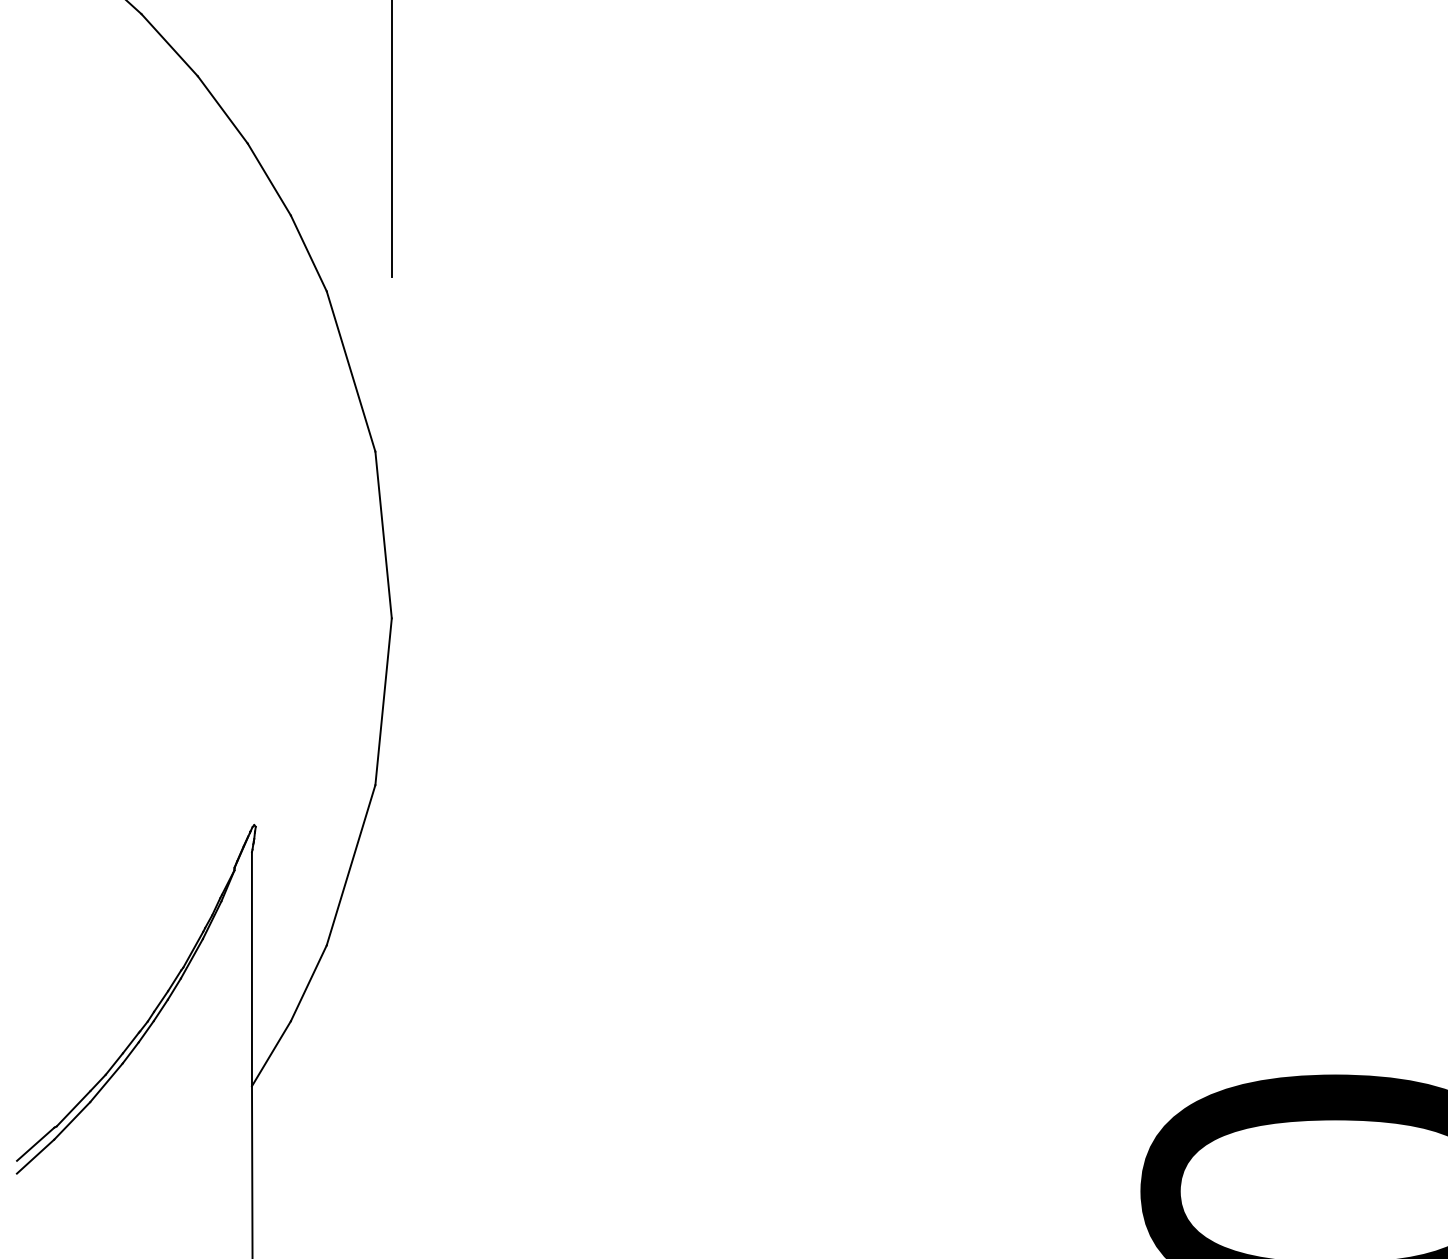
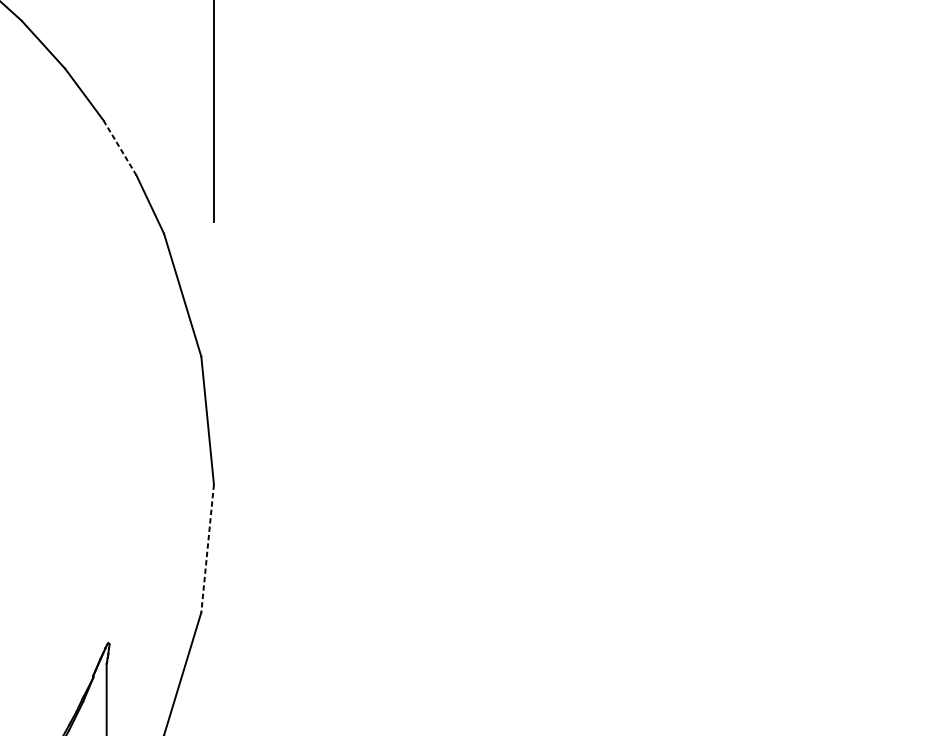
line: (269, 179) -> (120, 147), solid -> dashed
line: (383, 701) -> (207, 548), solid -> dashed

